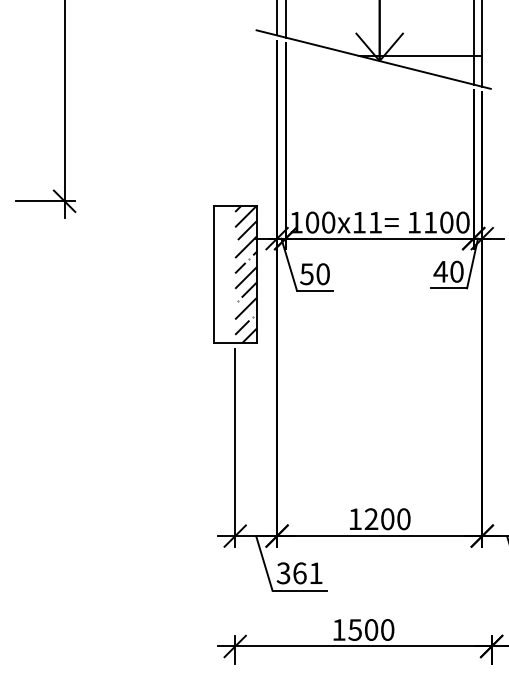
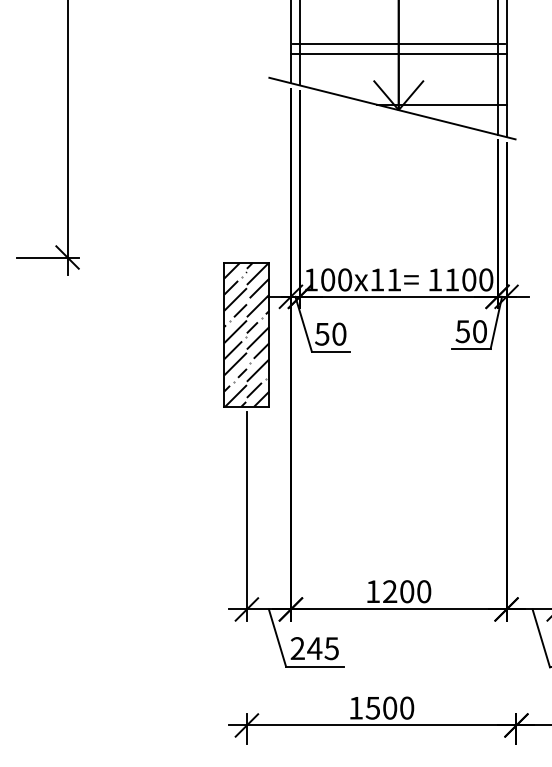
line: (379, 8) -> (398, 54), added
text: (440, 271) -> (462, 331), 40 -> 50
hatch: (224, 274) -> (235, 334), added
text: (299, 573) -> (314, 648), 361 -> 245

